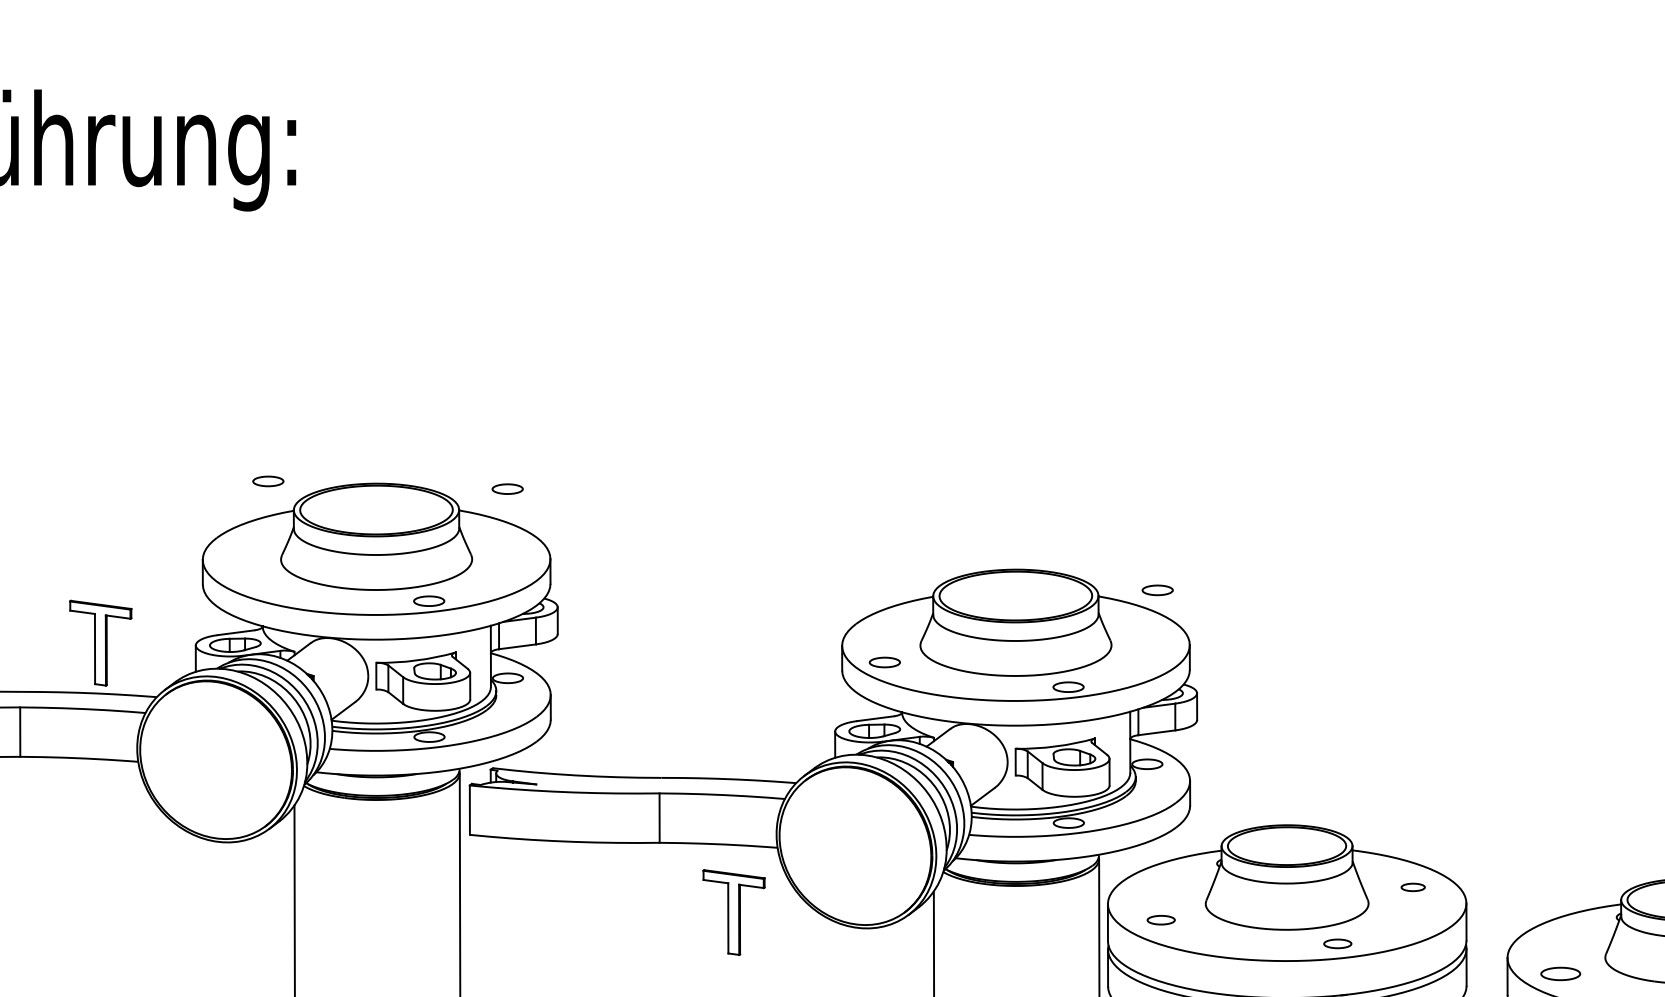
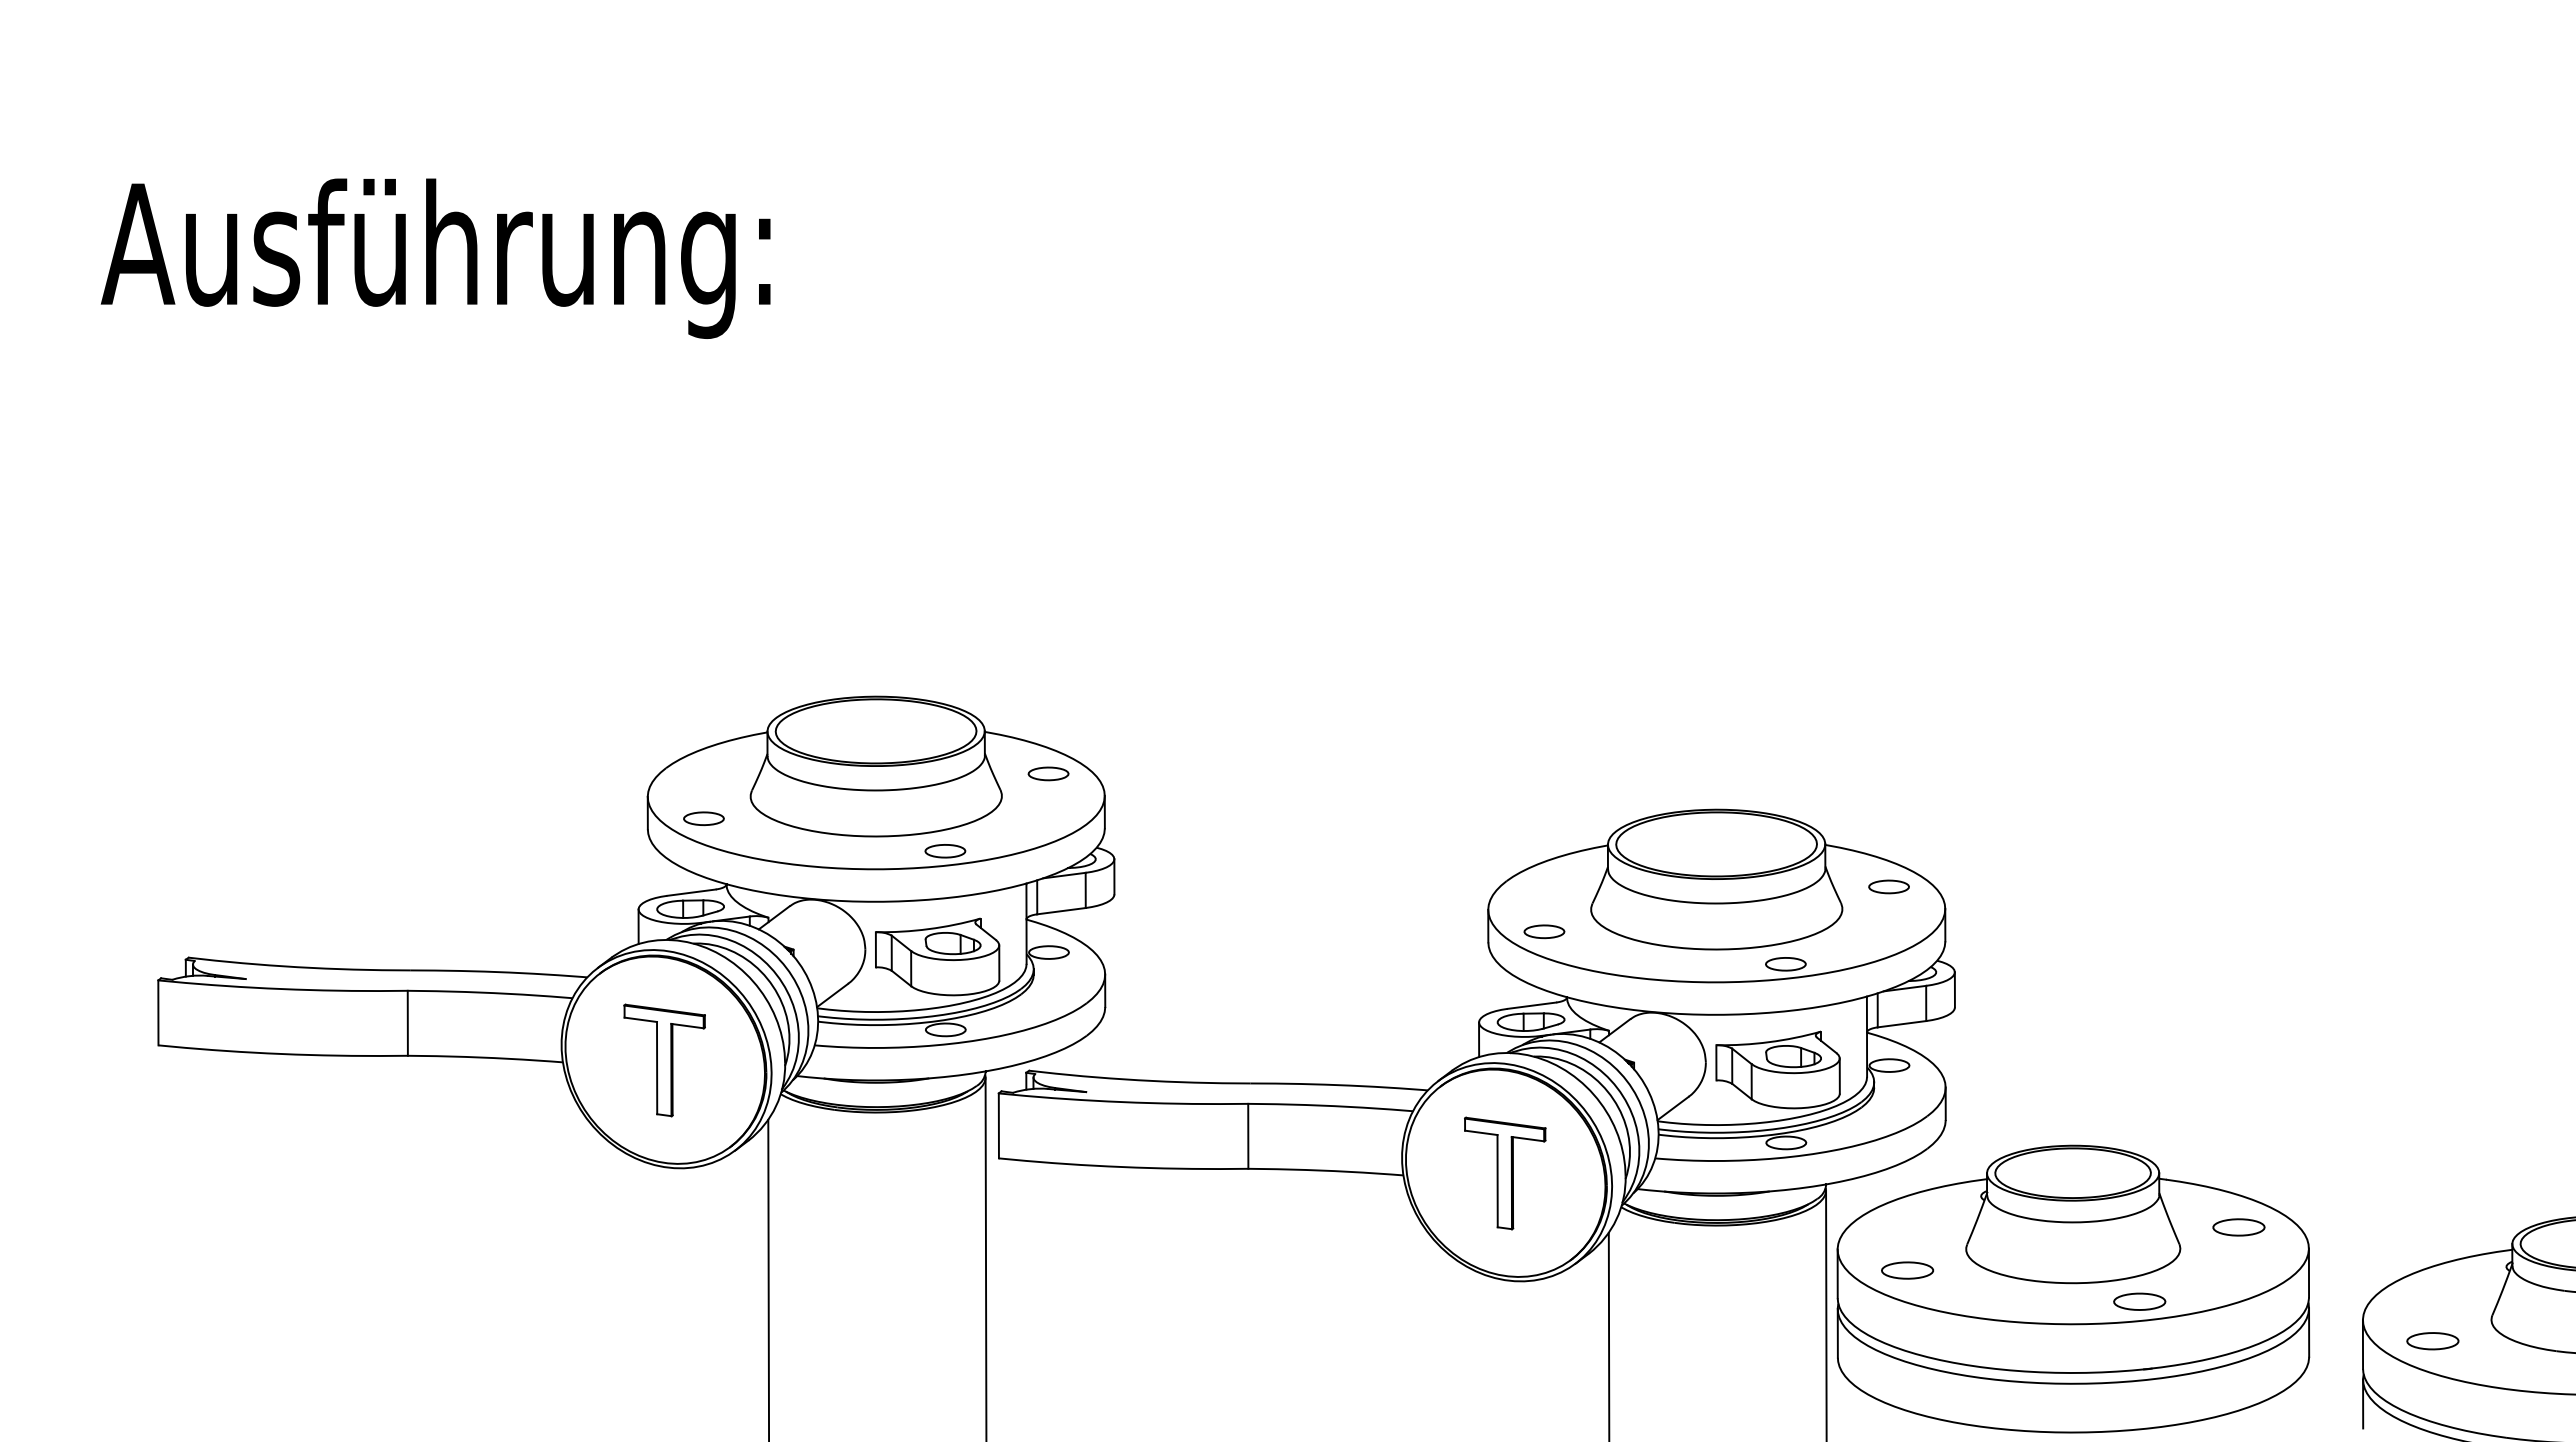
part: (268, 481) -> (703, 818), moved
part: (507, 488) -> (1048, 773), moved
part: (1157, 590) -> (1888, 886), moved
part: (100, 643) -> (664, 1060), moved
part: (1412, 887) -> (2238, 1227), size x1.67
part: (734, 912) -> (1505, 1173), moved
part: (1161, 920) -> (1907, 1270), size x1.43
part: (1337, 943) -> (2139, 1301), size x1.43

